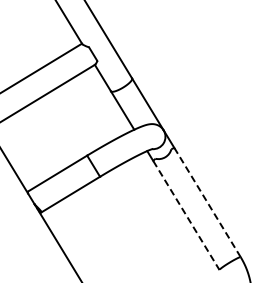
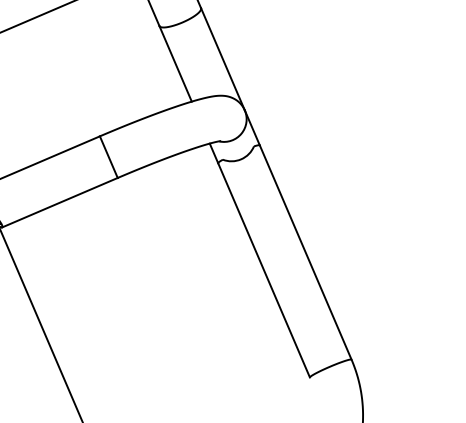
line: (207, 202) -> (305, 252), dashed -> solid
line: (186, 215) -> (264, 270), dashed -> solid

